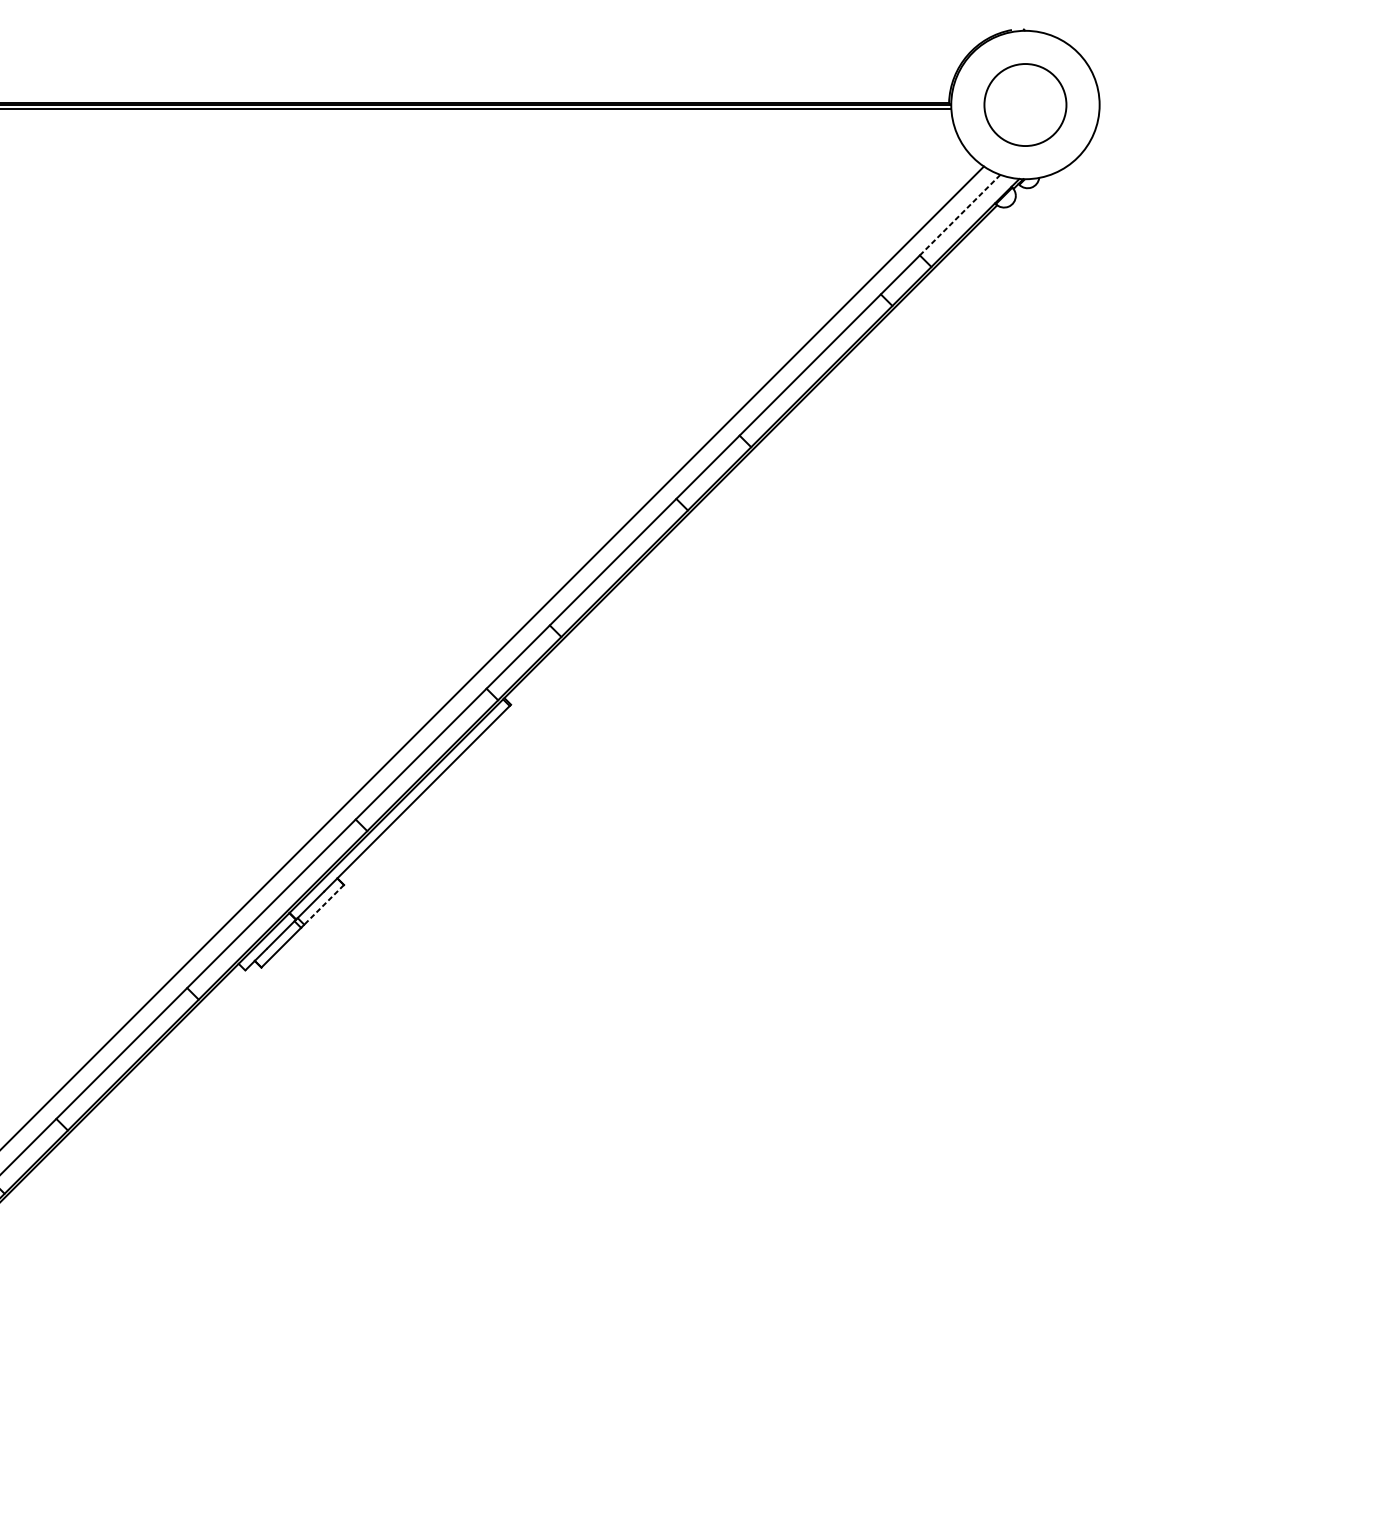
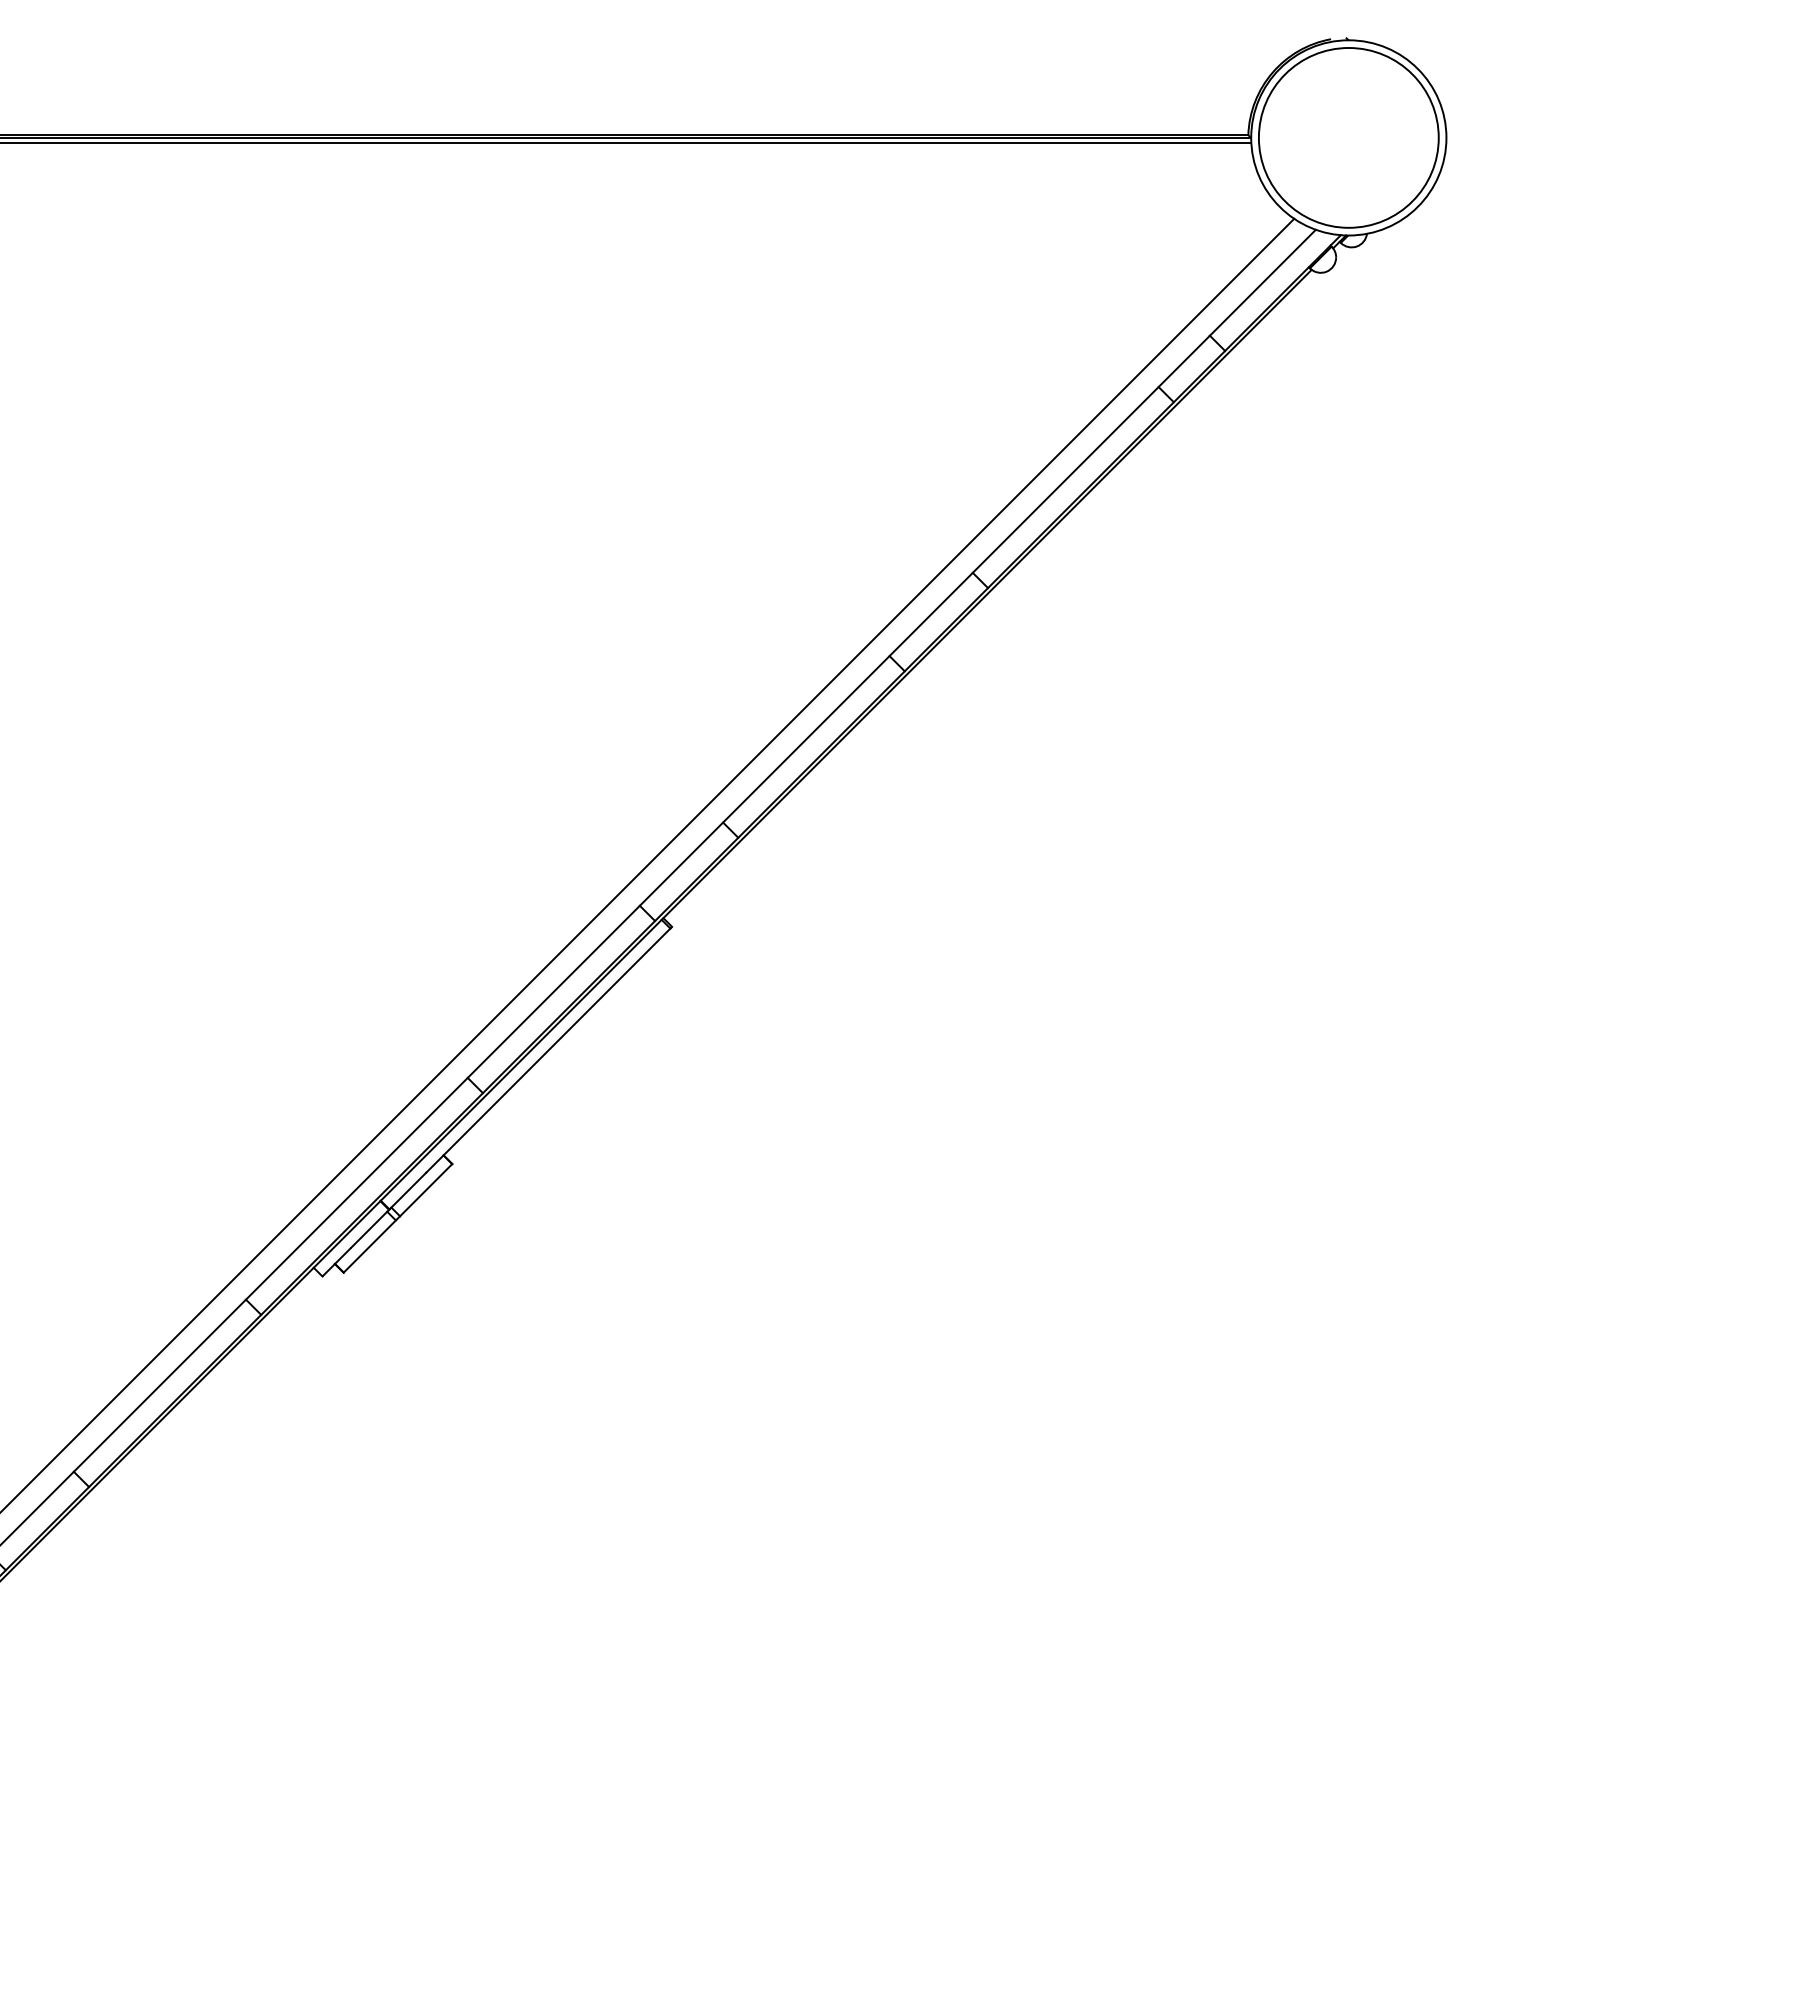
circle: (1025, 104) -> (1348, 137), size x1.67
line: (959, 214) -> (1262, 282), dashed -> solid
line: (324, 905) -> (426, 1190), dashed -> solid

